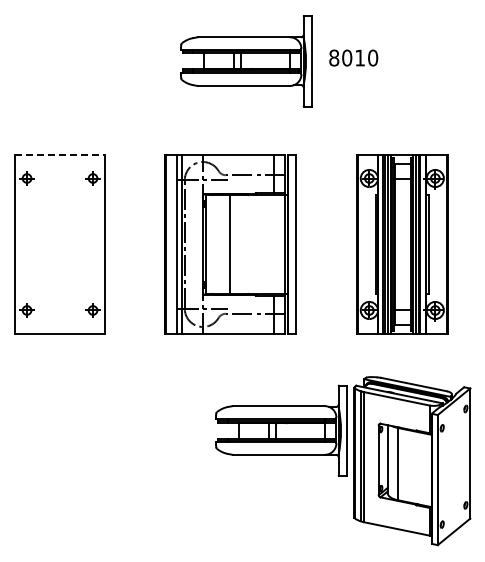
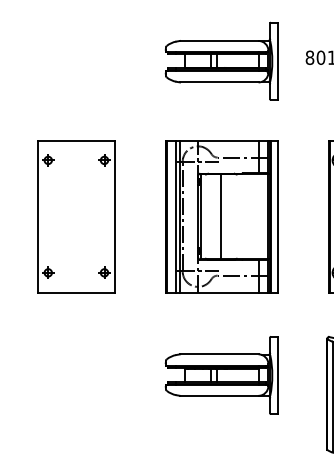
part: (246, 61) -> (221, 61), moved
line: (60, 155) -> (76, 140), dashed -> solid
part: (281, 430) -> (221, 375), moved

